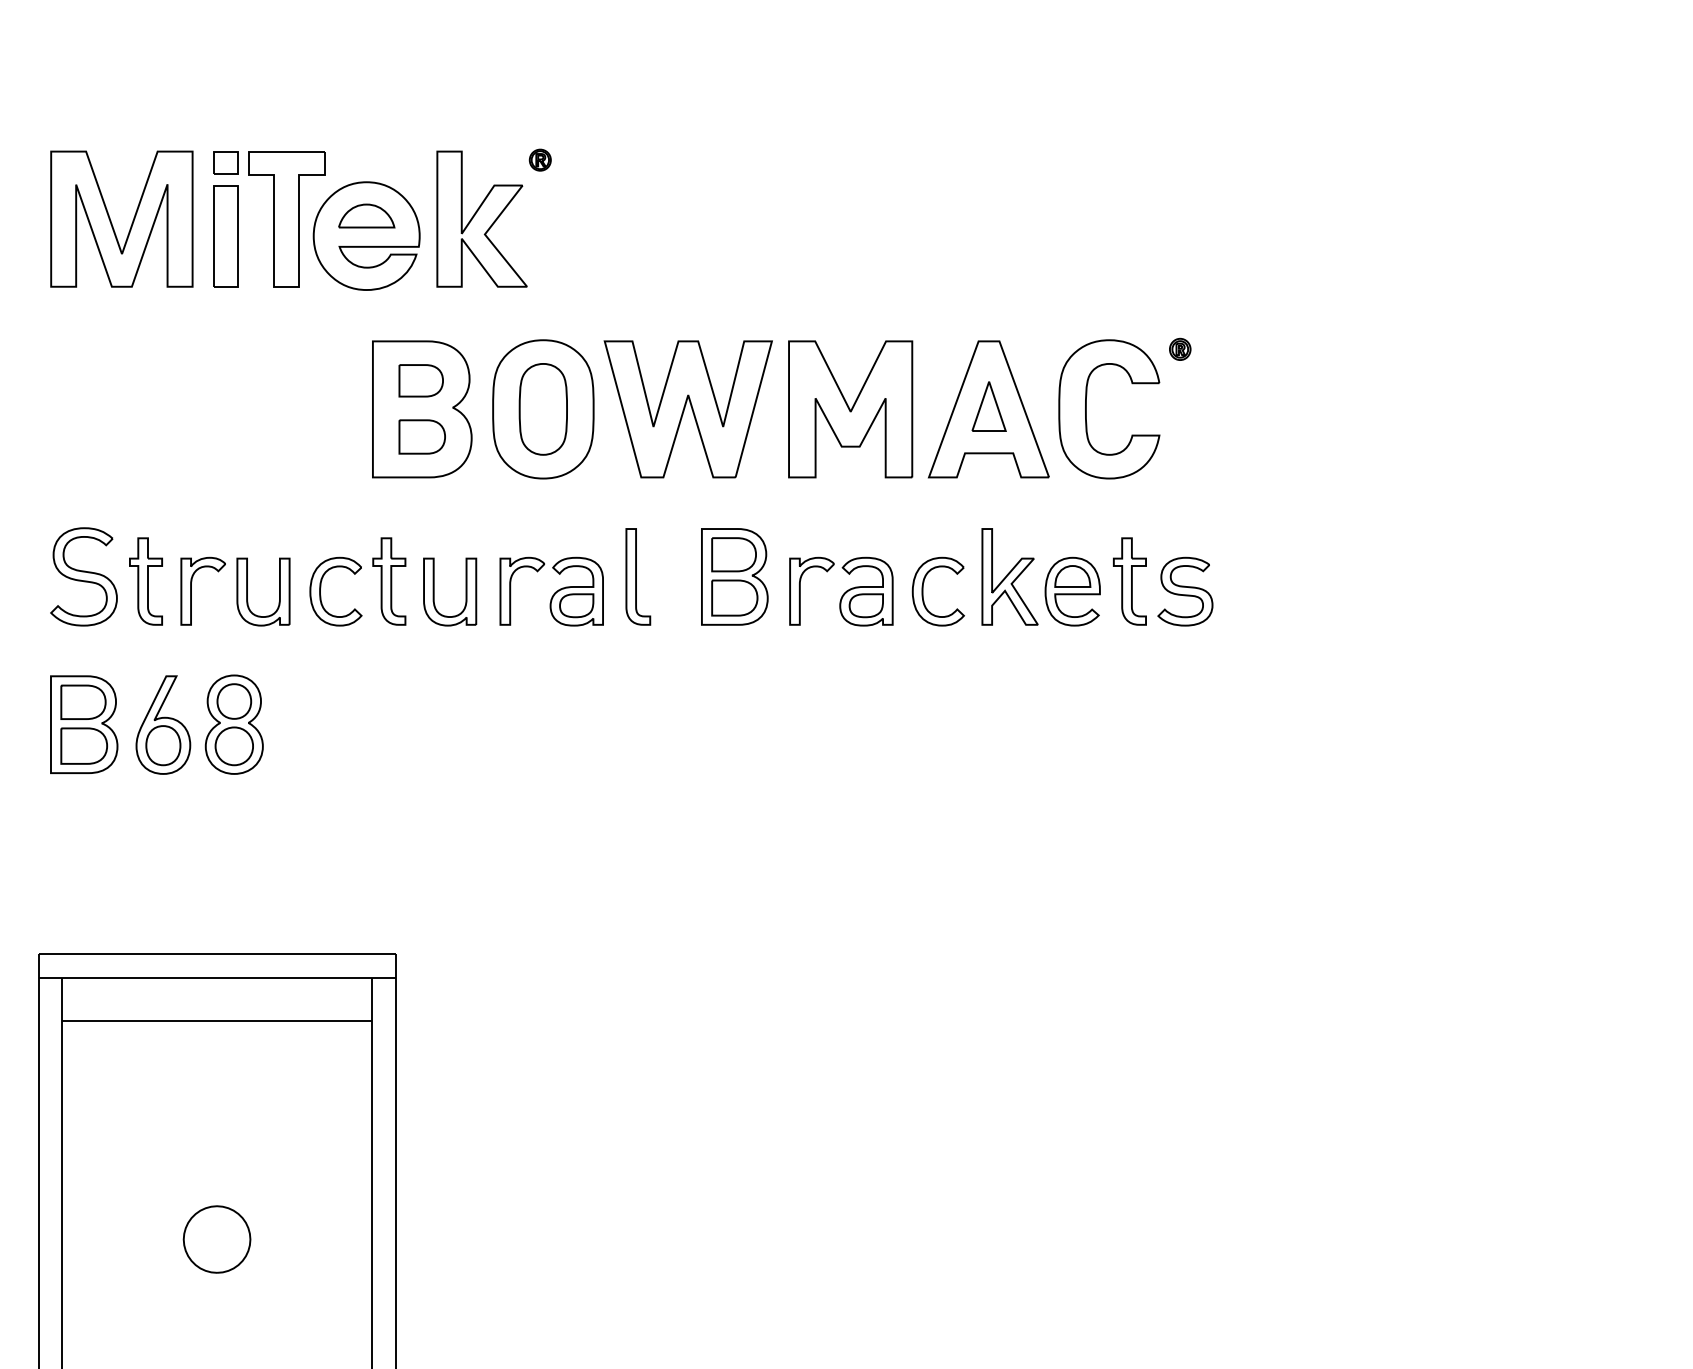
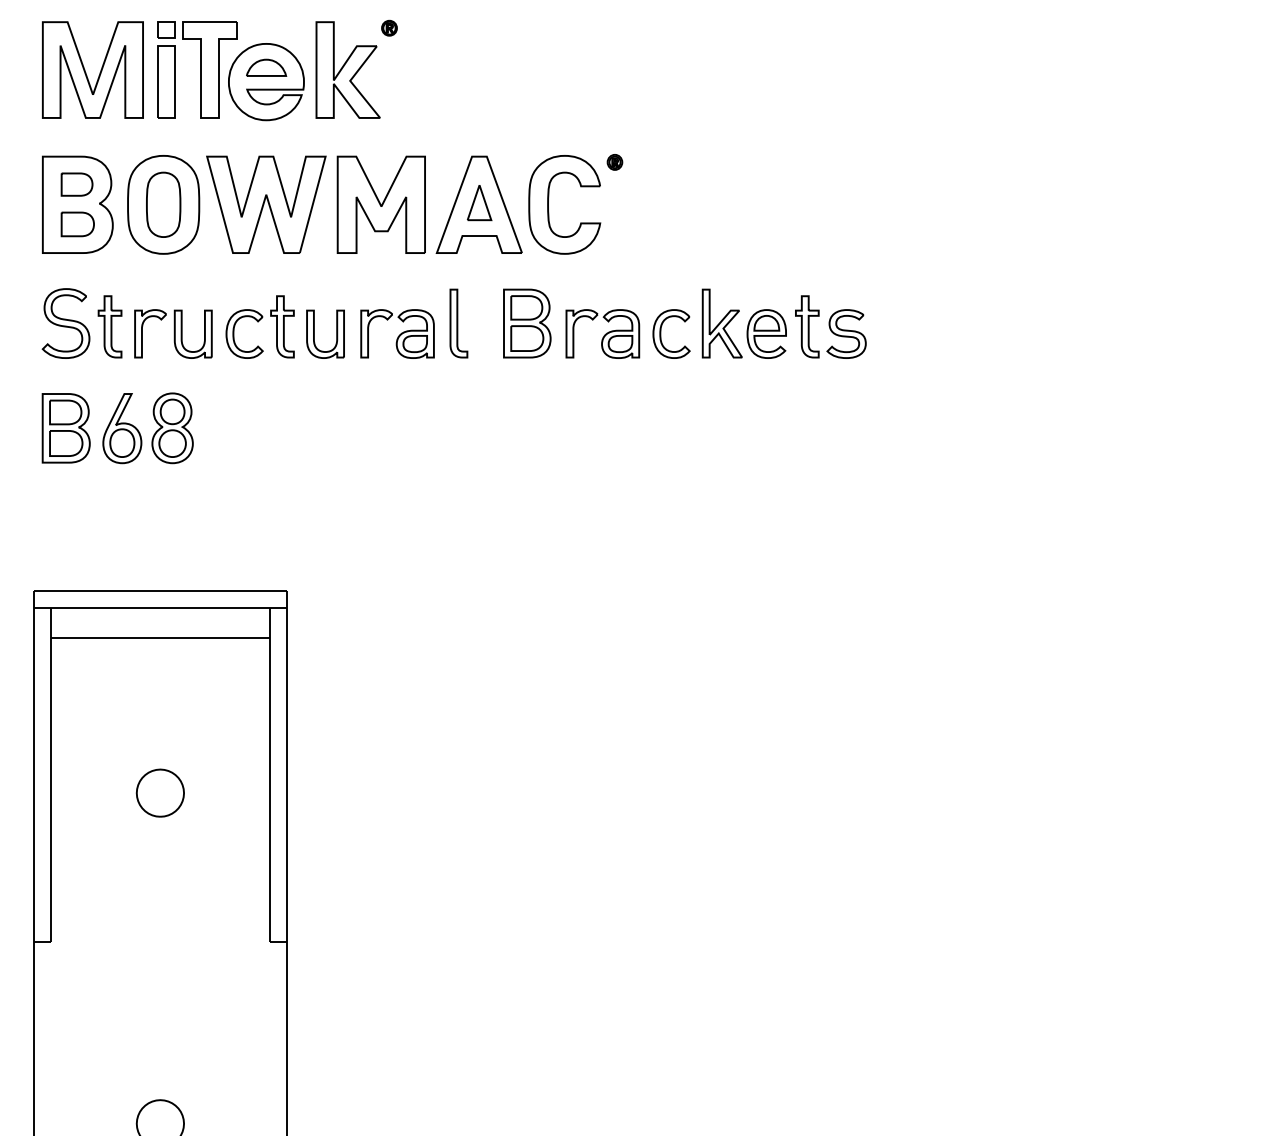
part: (781, 408) -> (332, 204), moved

